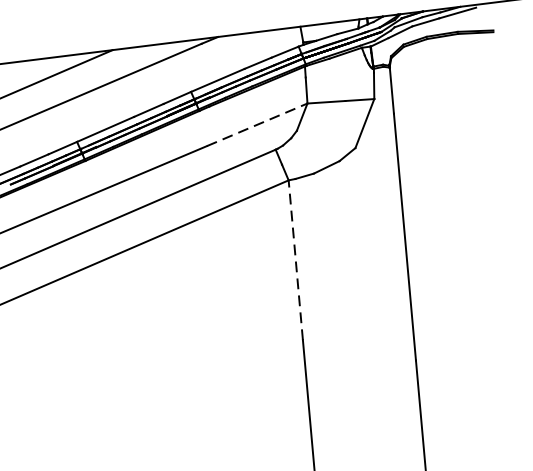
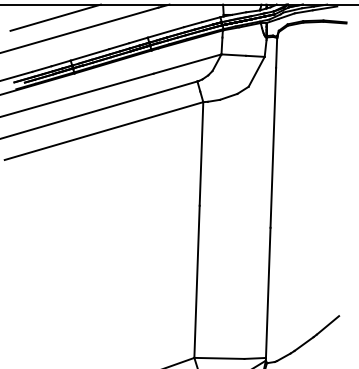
line: (258, 123) -> (188, 63), dashed -> solid
line: (295, 259) -> (201, 153), dashed -> solid

